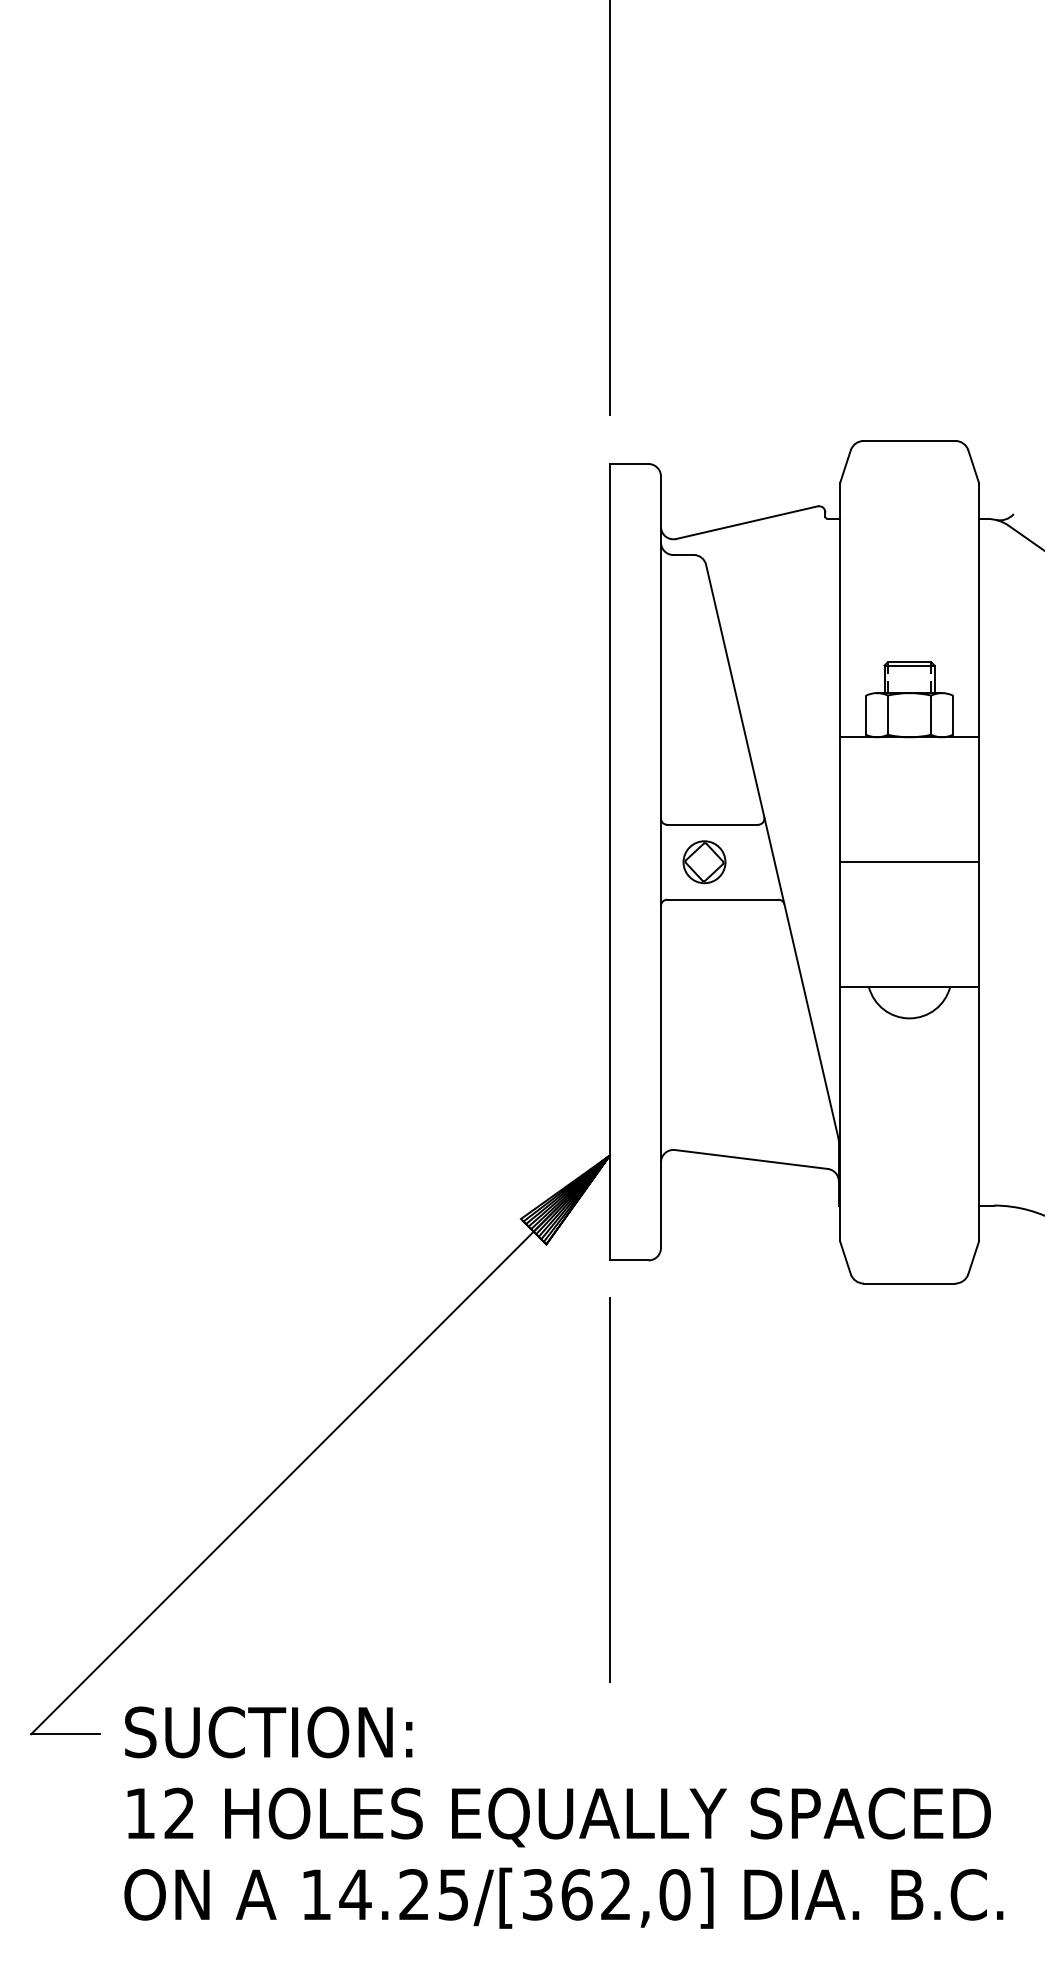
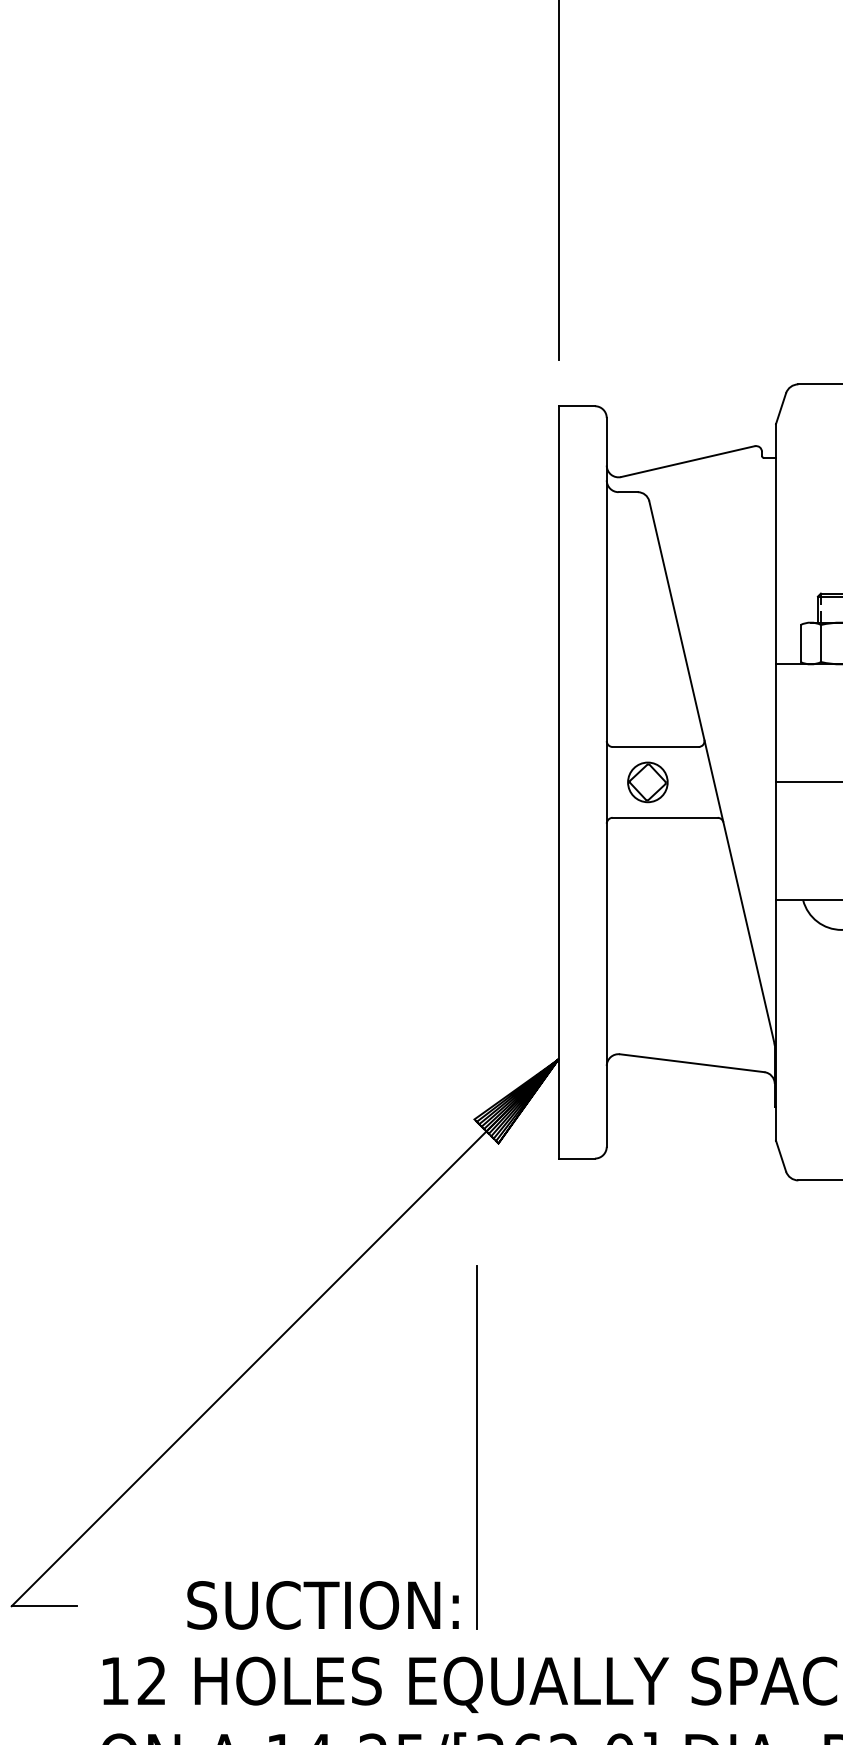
line: (609, 1489) -> (476, 1446), moved
text: (268, 1732) -> (322, 1605), moved

